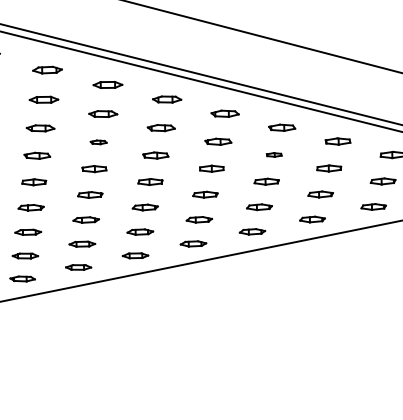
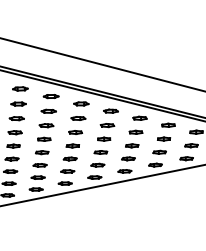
part: (98, 141) -> (46, 125), size x1.67
part: (273, 153) -> (135, 131), size x1.67

